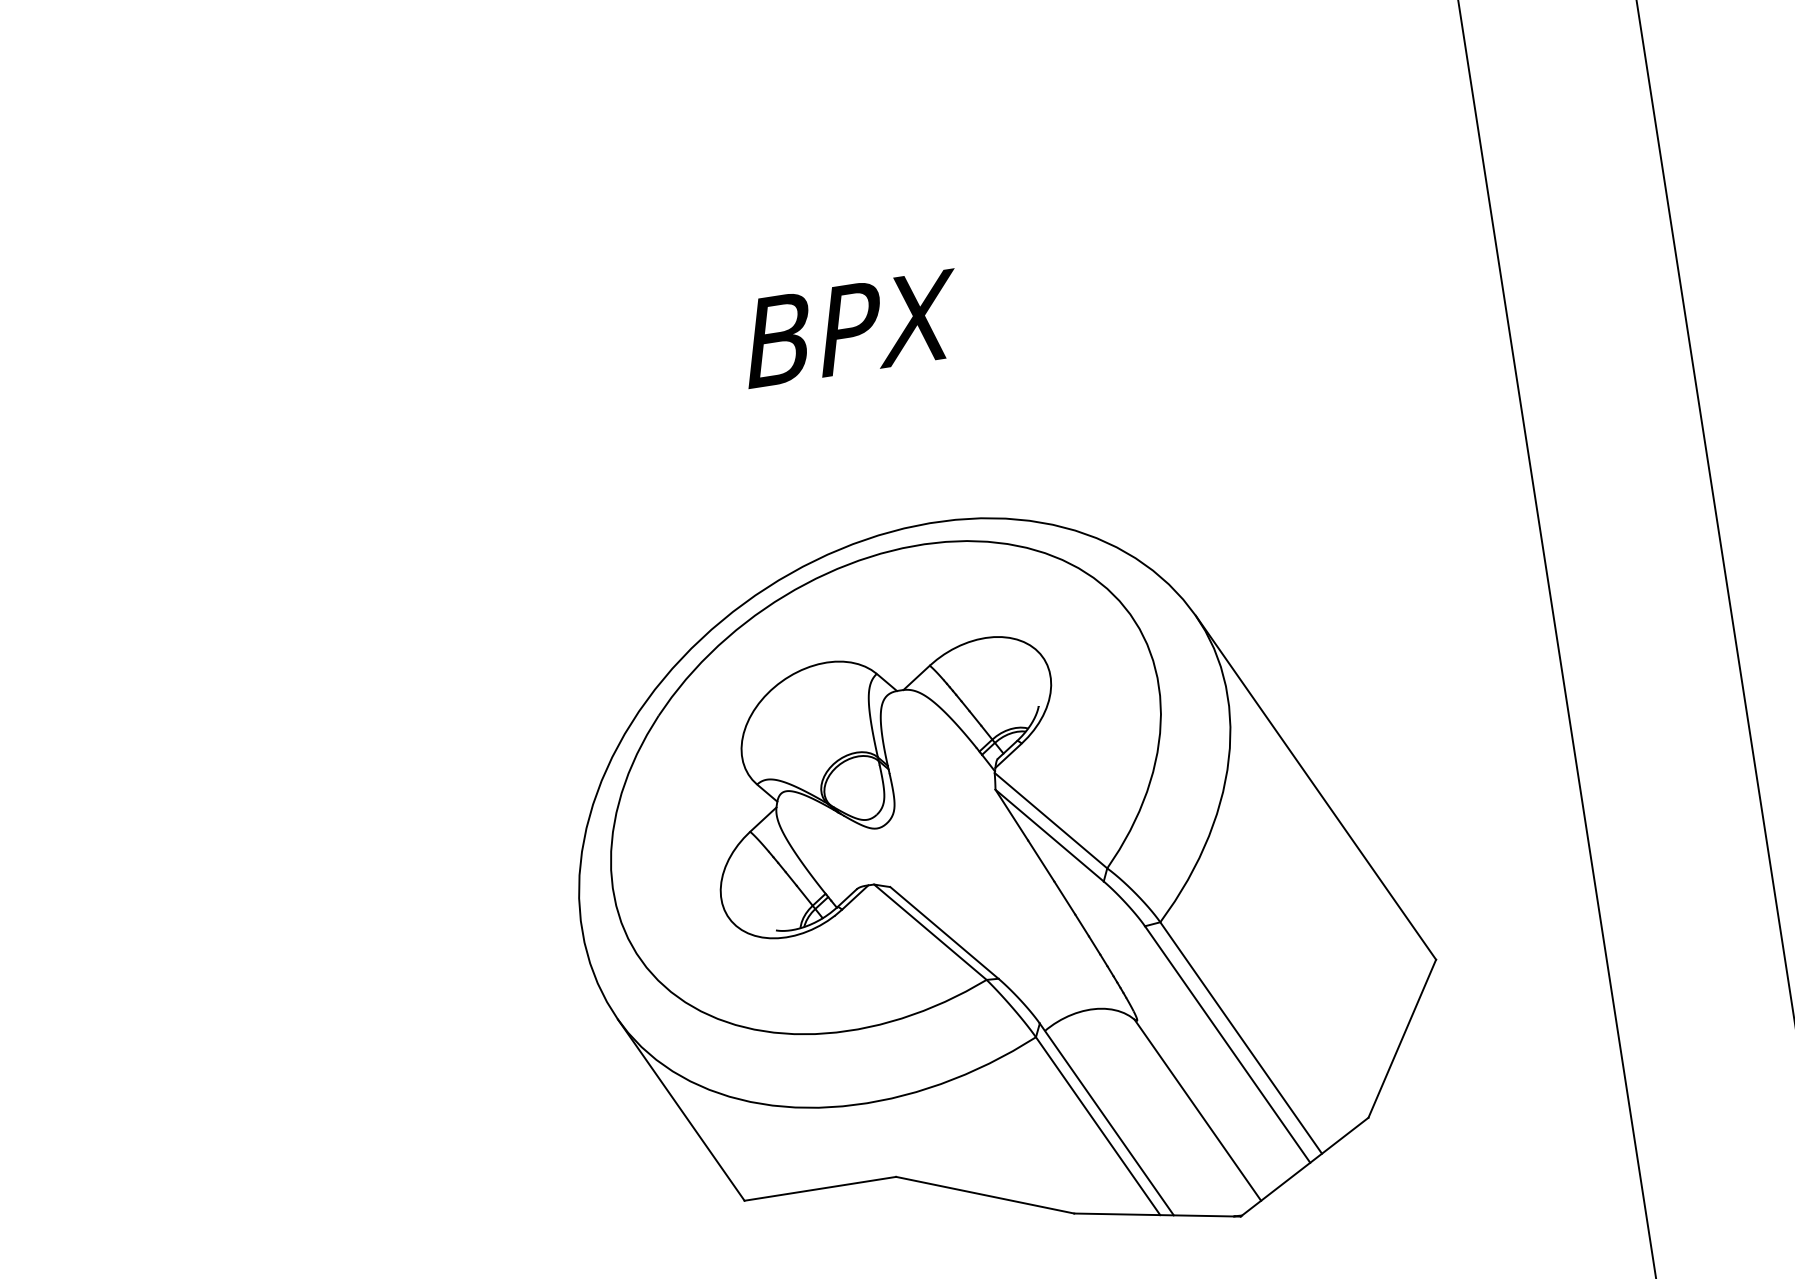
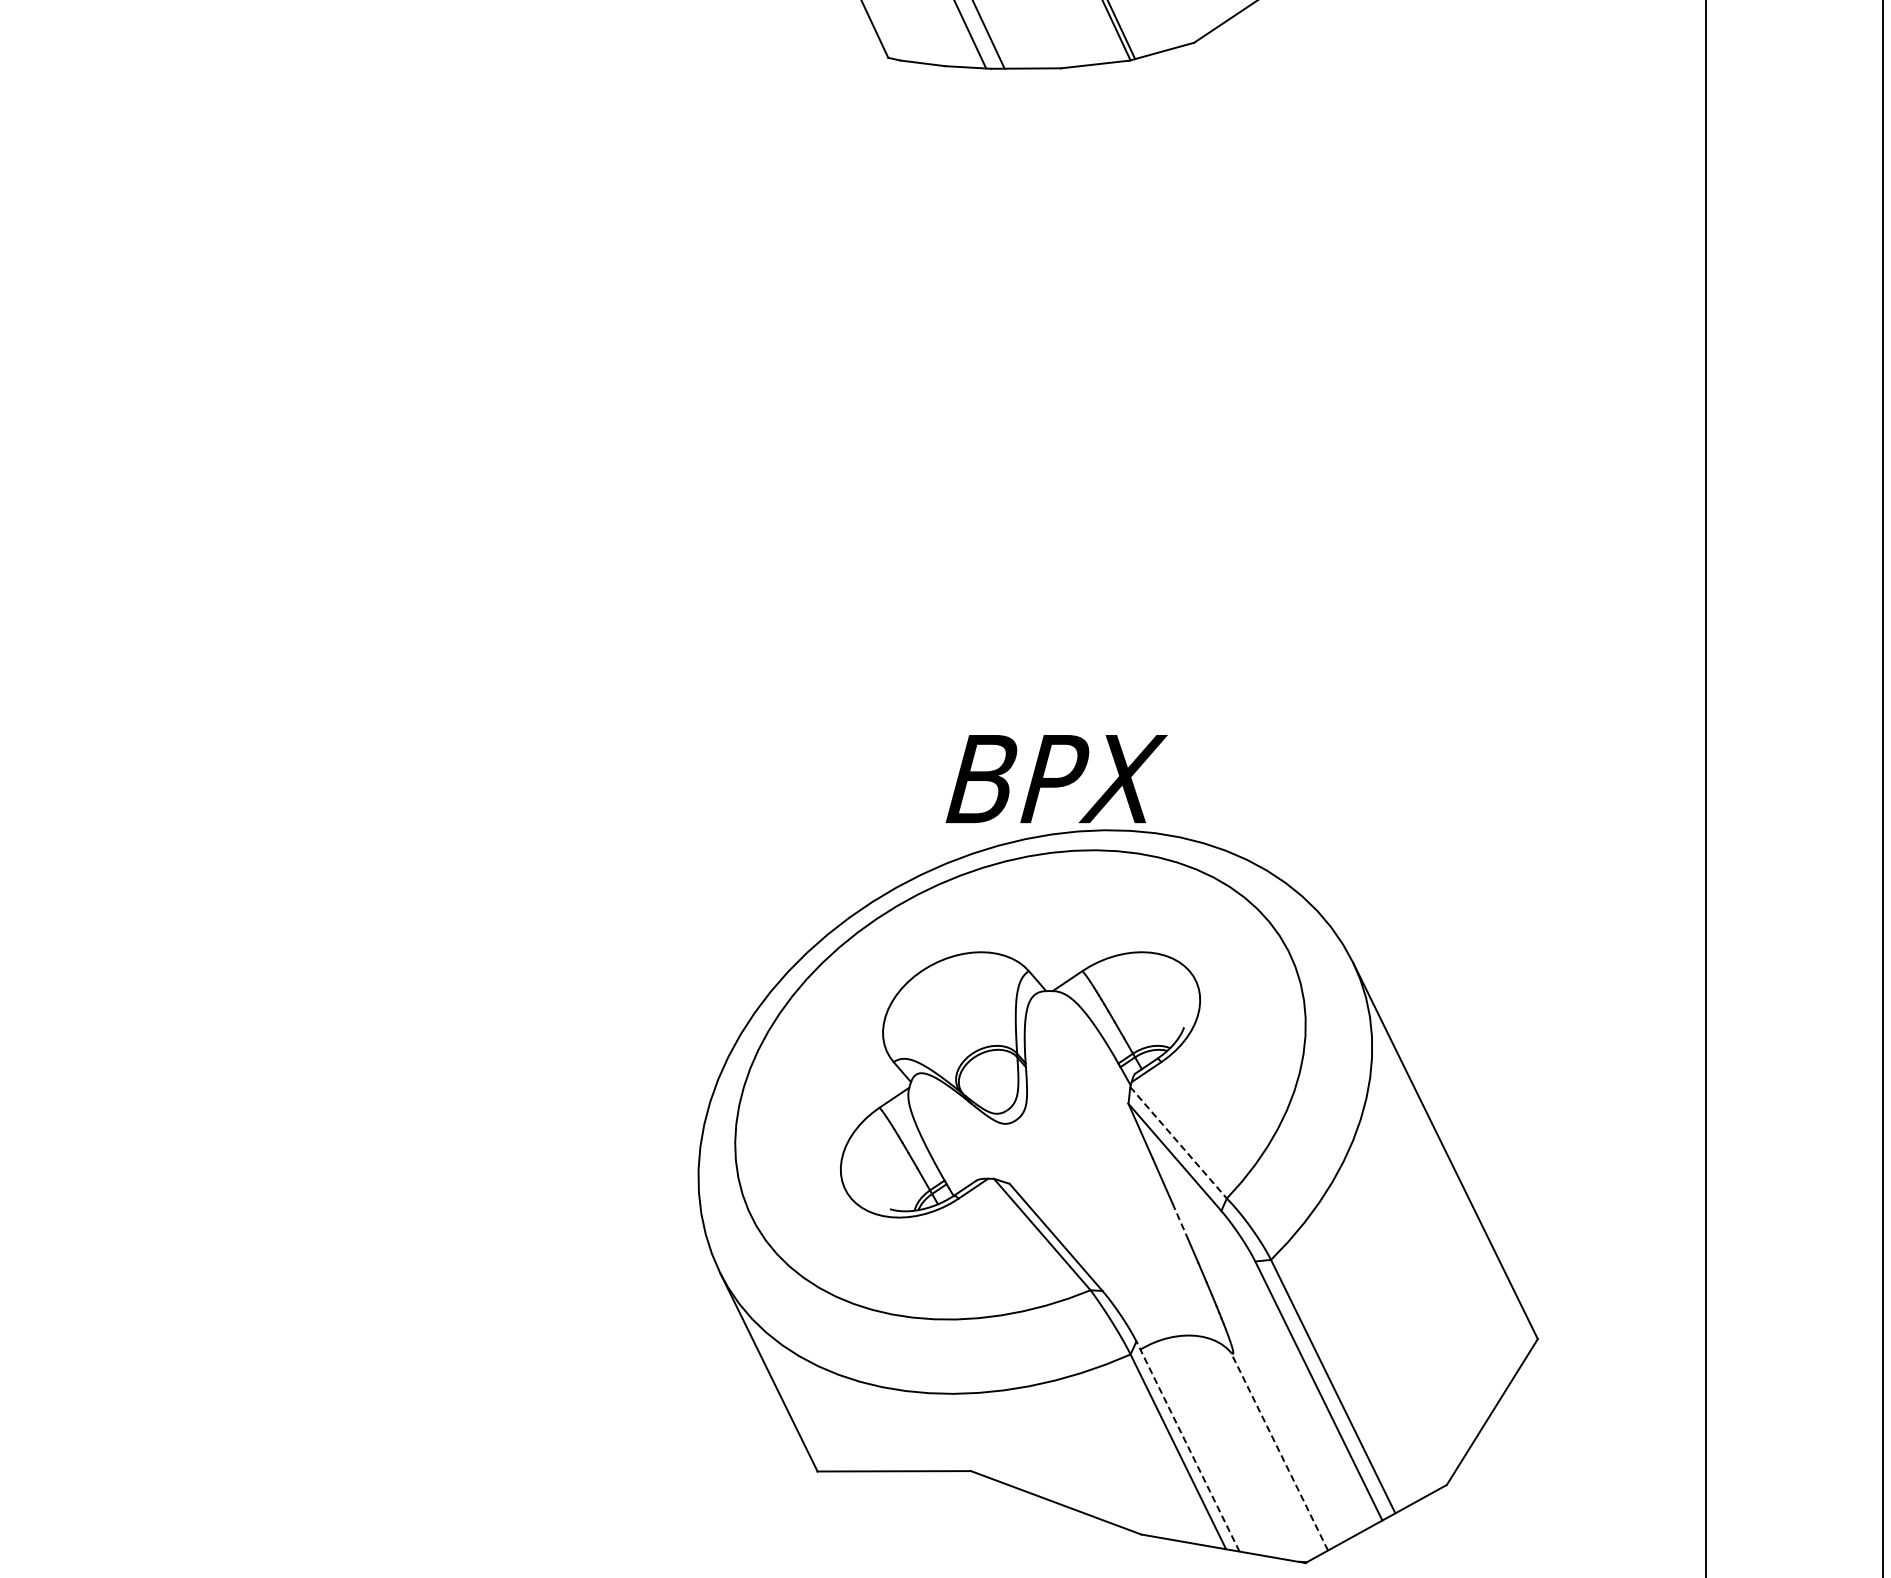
text: (851, 329) -> (1056, 779), moved
line: (1050, 820) -> (1178, 1142), solid -> dashed
line: (1064, 898) -> (1180, 1221), solid -> dashed
line: (1197, 1110) -> (1279, 1451), solid -> dashed
line: (1107, 1119) -> (1188, 1446), solid -> dashed

